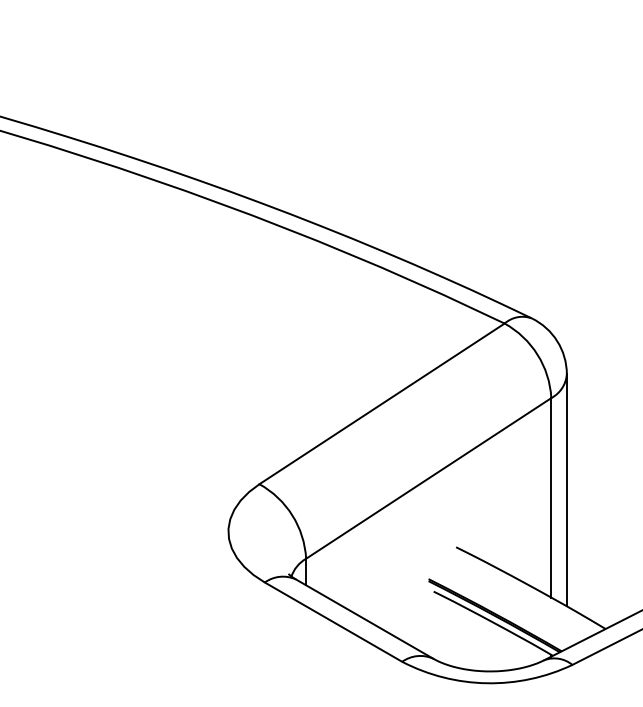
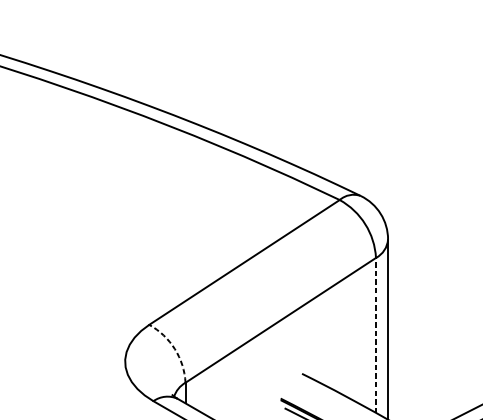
line: (551, 497) -> (376, 335), solid -> dashed
arc: (292, 515) -> (174, 349), solid -> dashed

